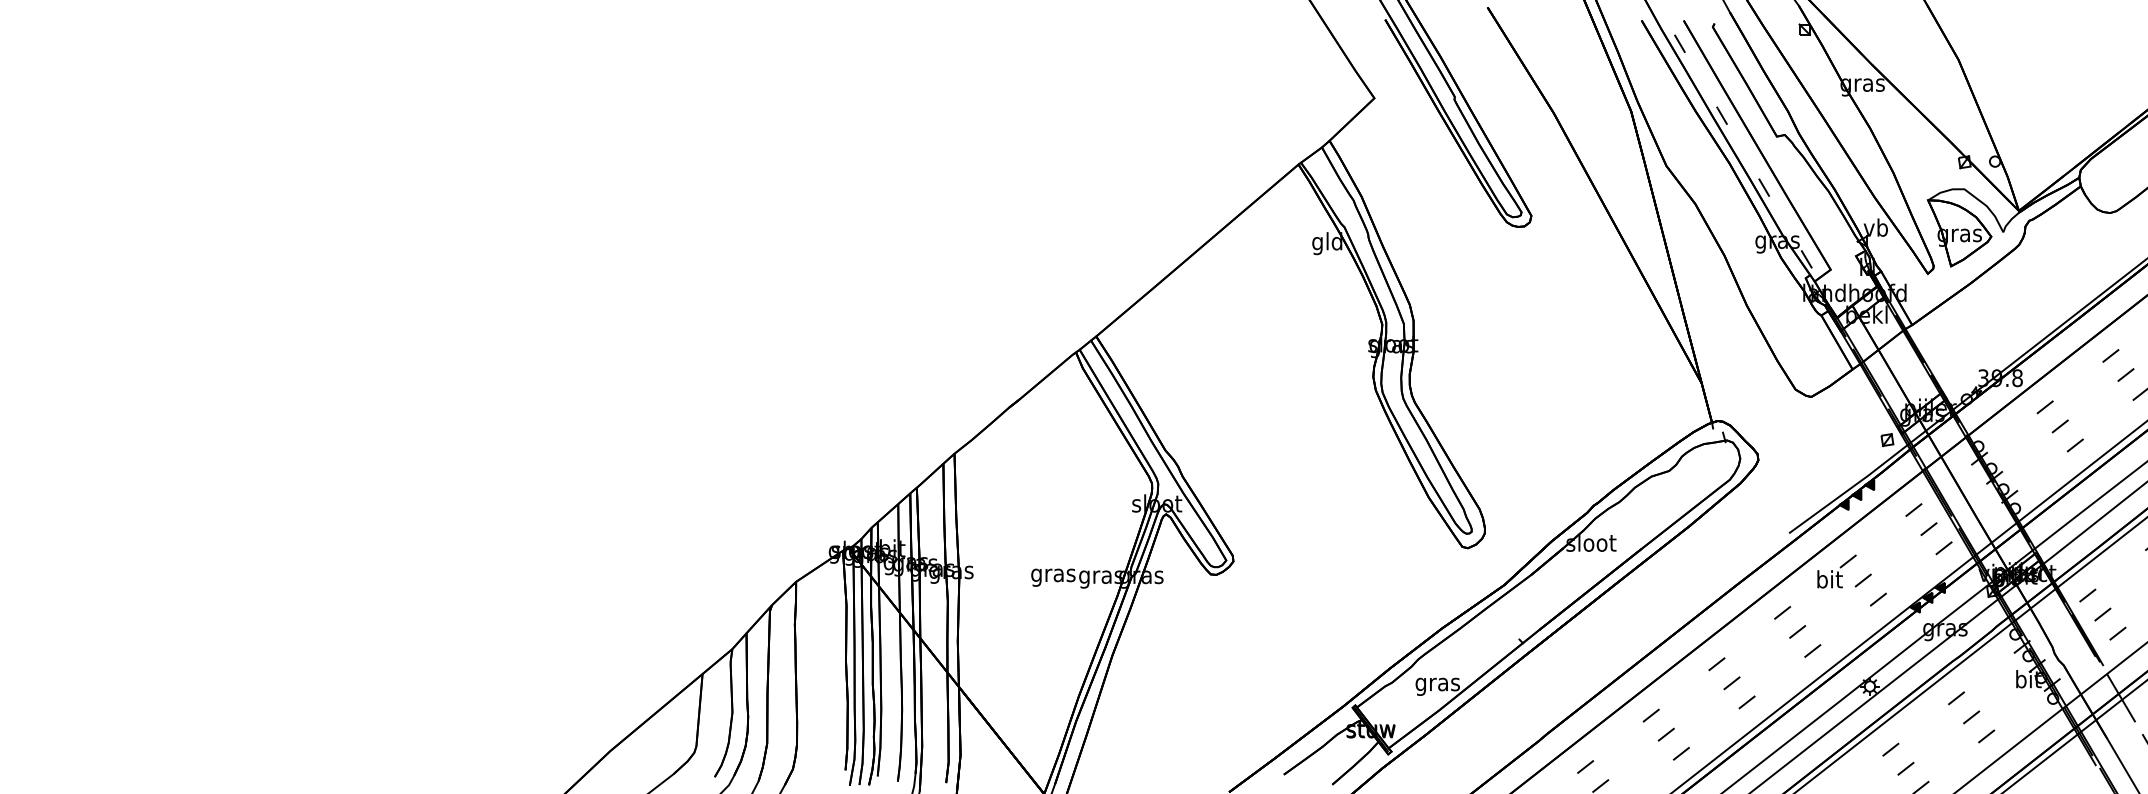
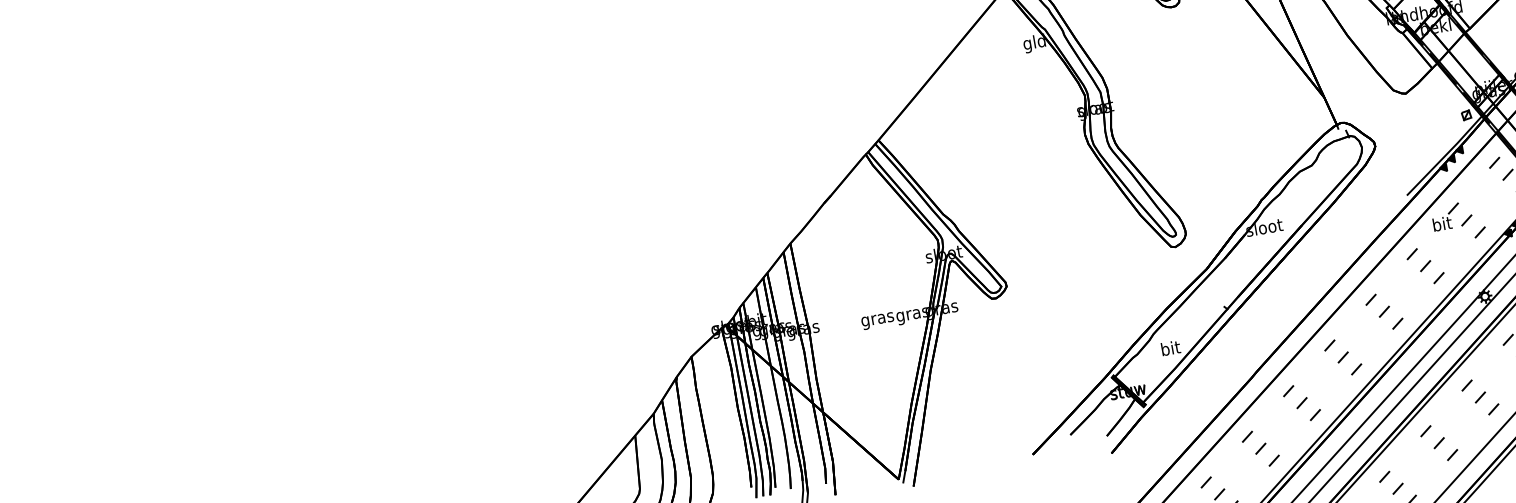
text: (1437, 684) -> (1170, 349), gras -> bit

